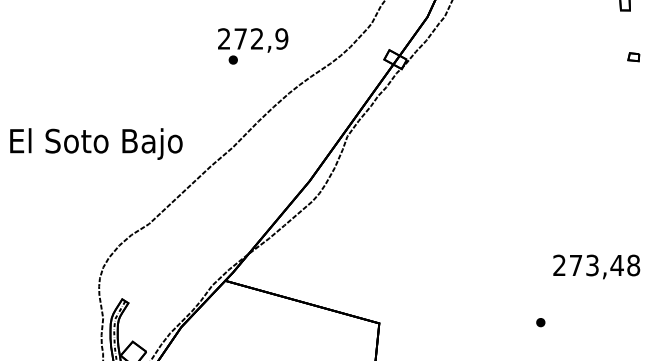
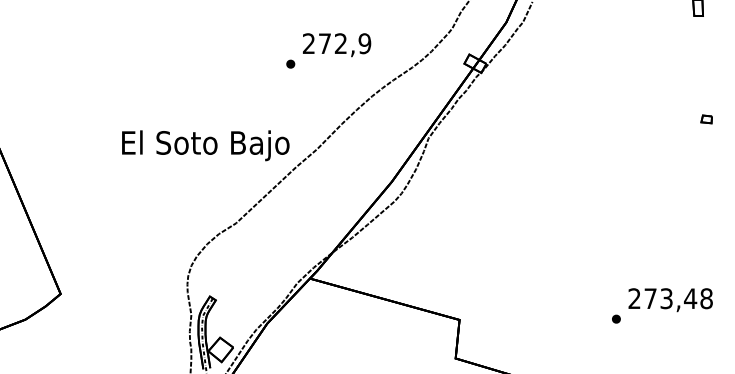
part: (633, 57) -> (706, 119), moved
part: (233, 59) -> (290, 63), moved
text: (96, 143) -> (205, 145), moved
text: (596, 267) -> (670, 300), moved

